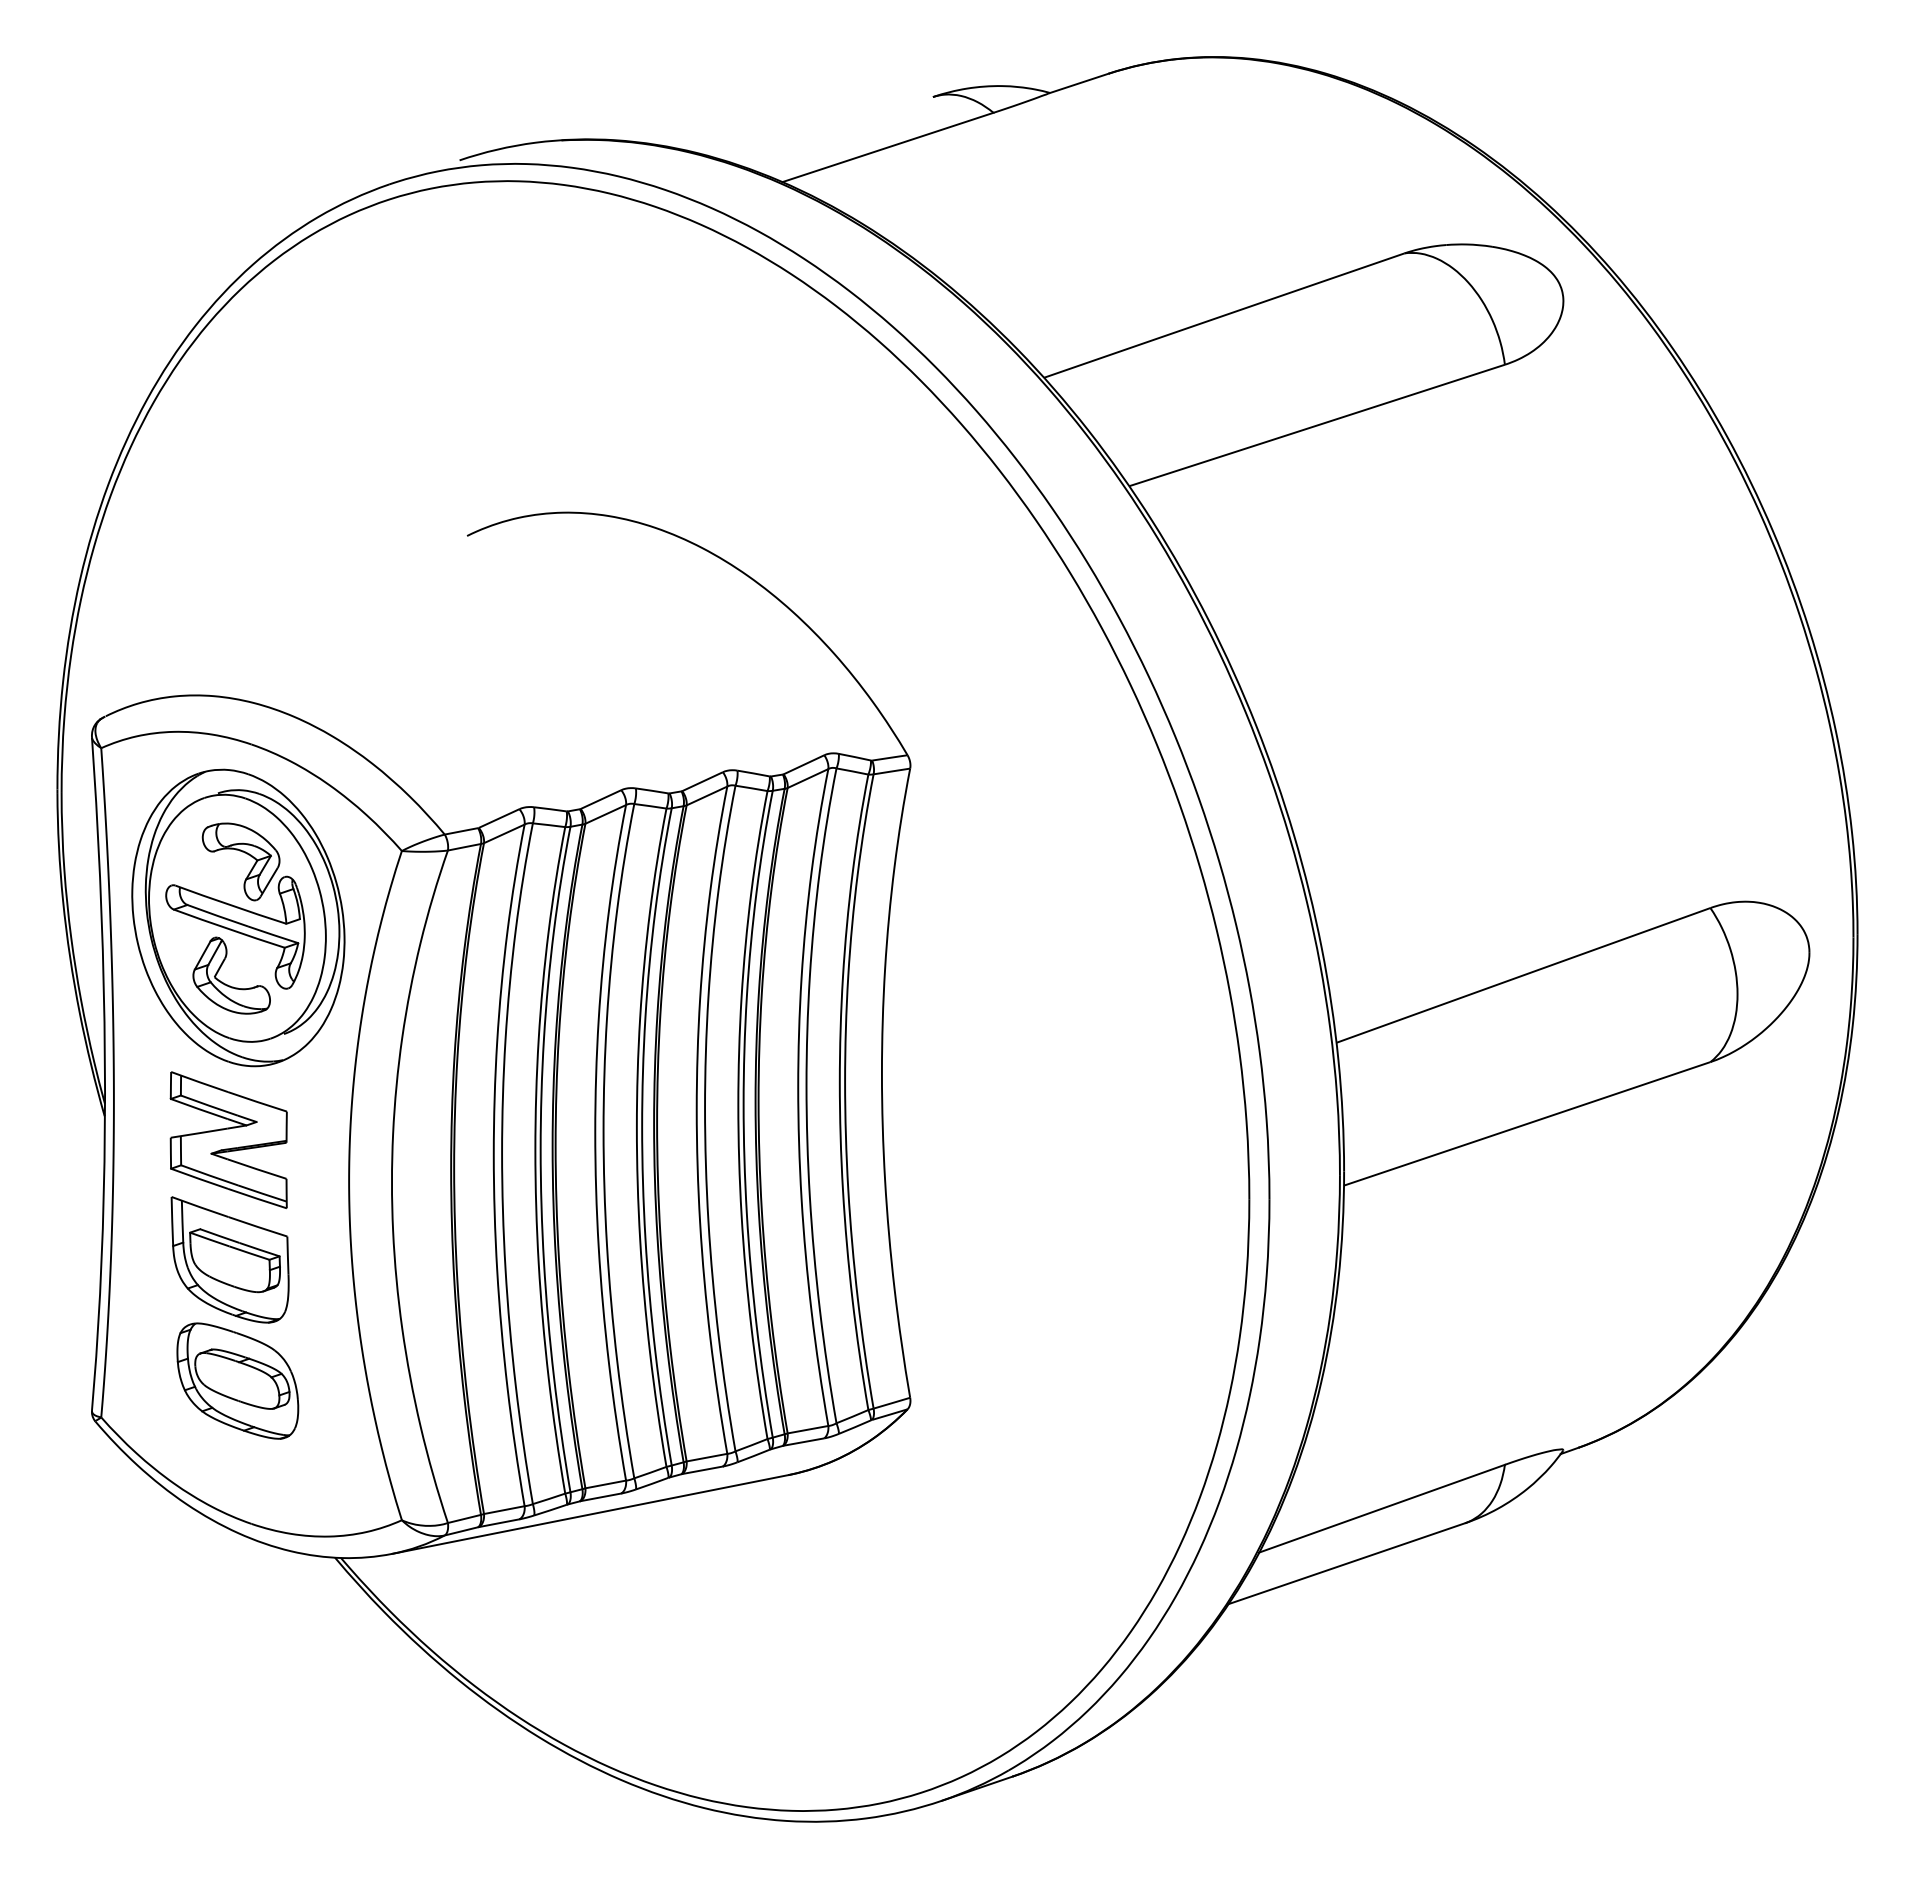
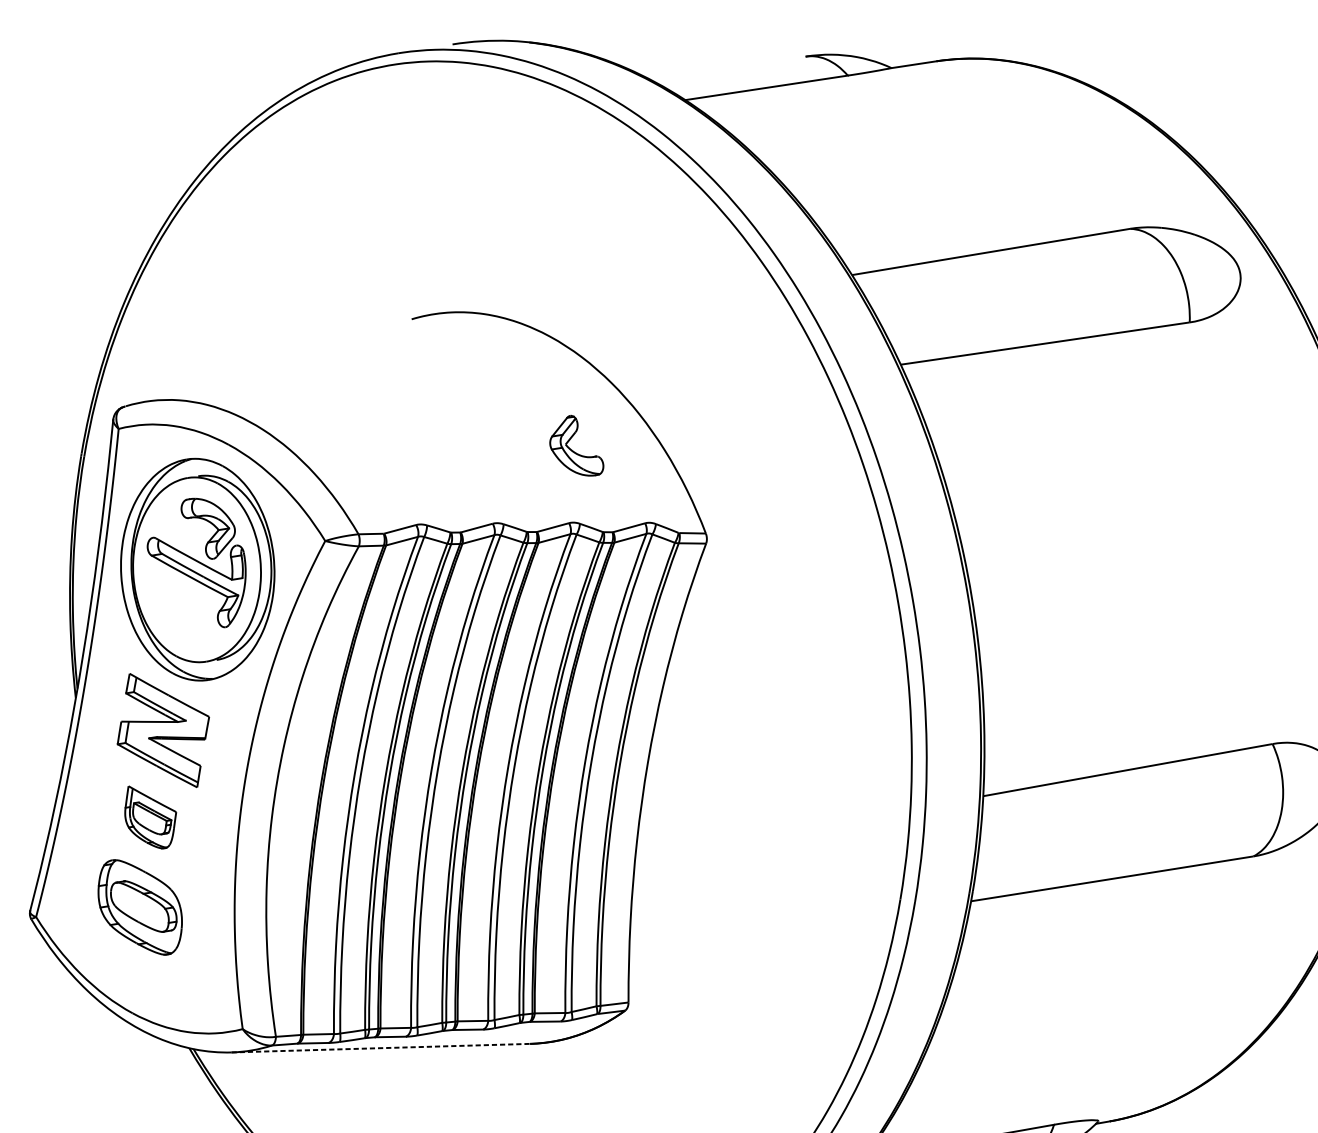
part: (227, 984) -> (574, 451), moved
part: (229, 1259) -> (149, 817), size x0.6
line: (590, 1514) -> (380, 1048), solid -> dashed

